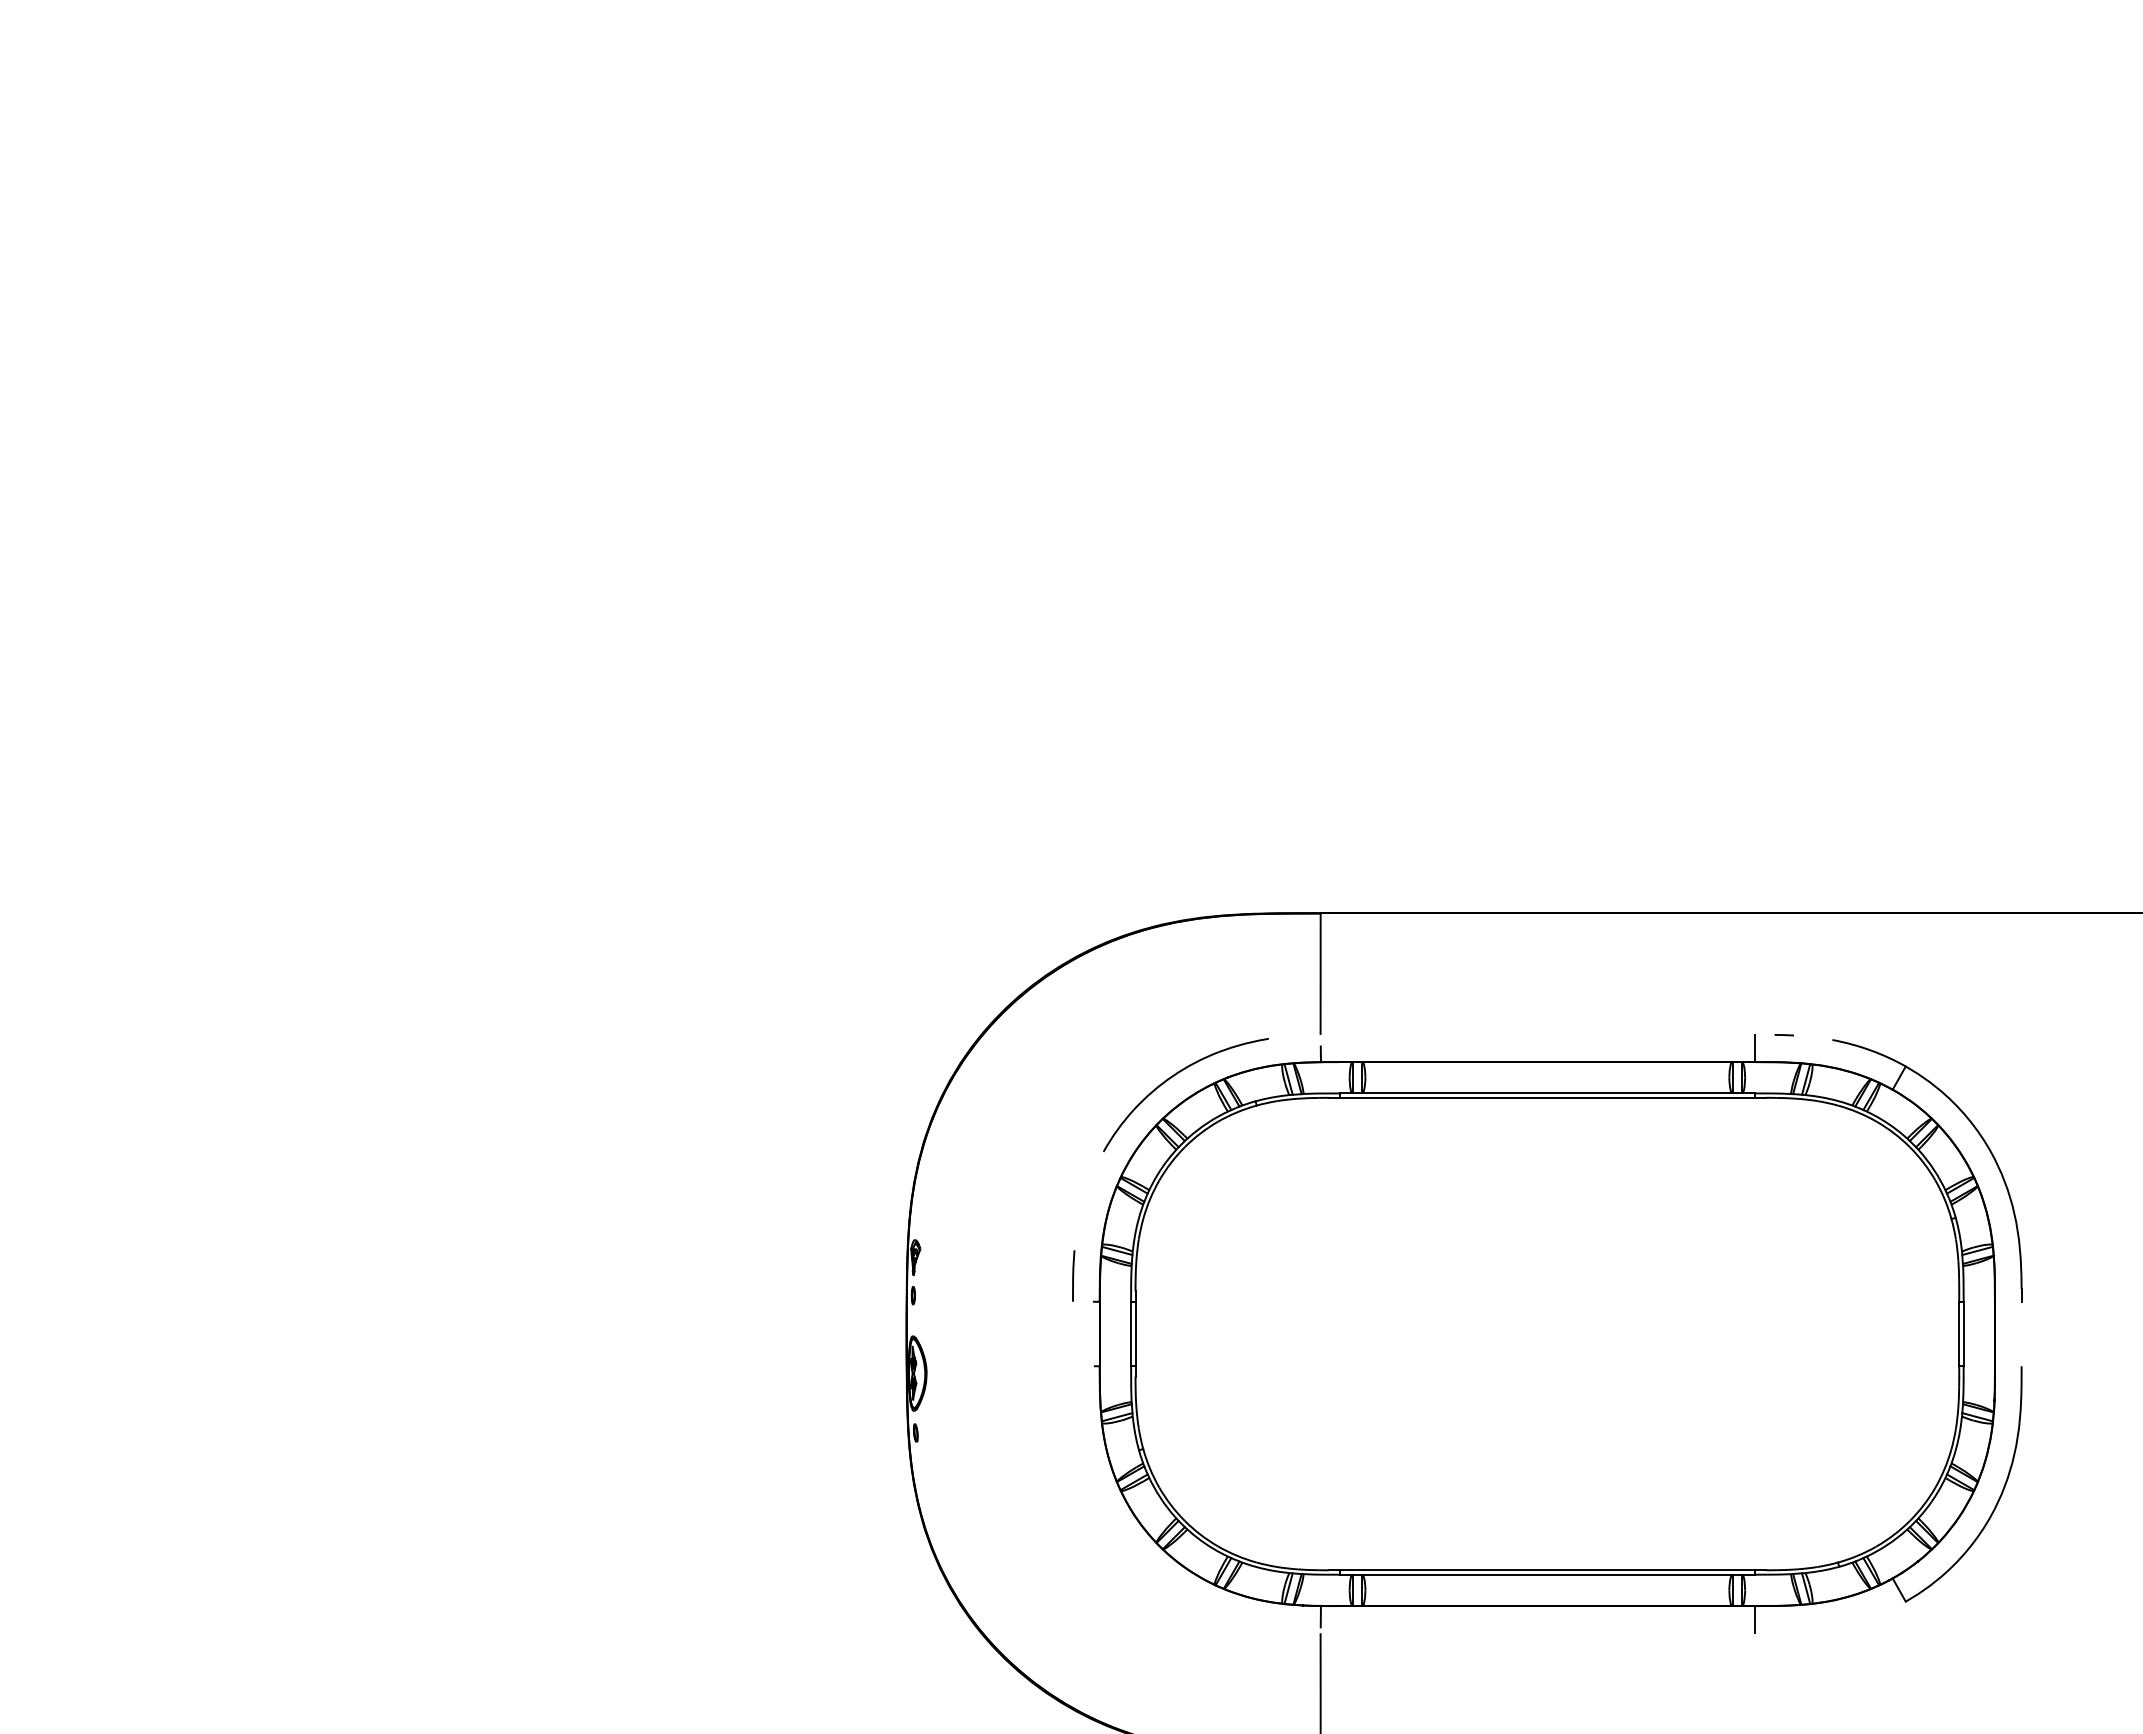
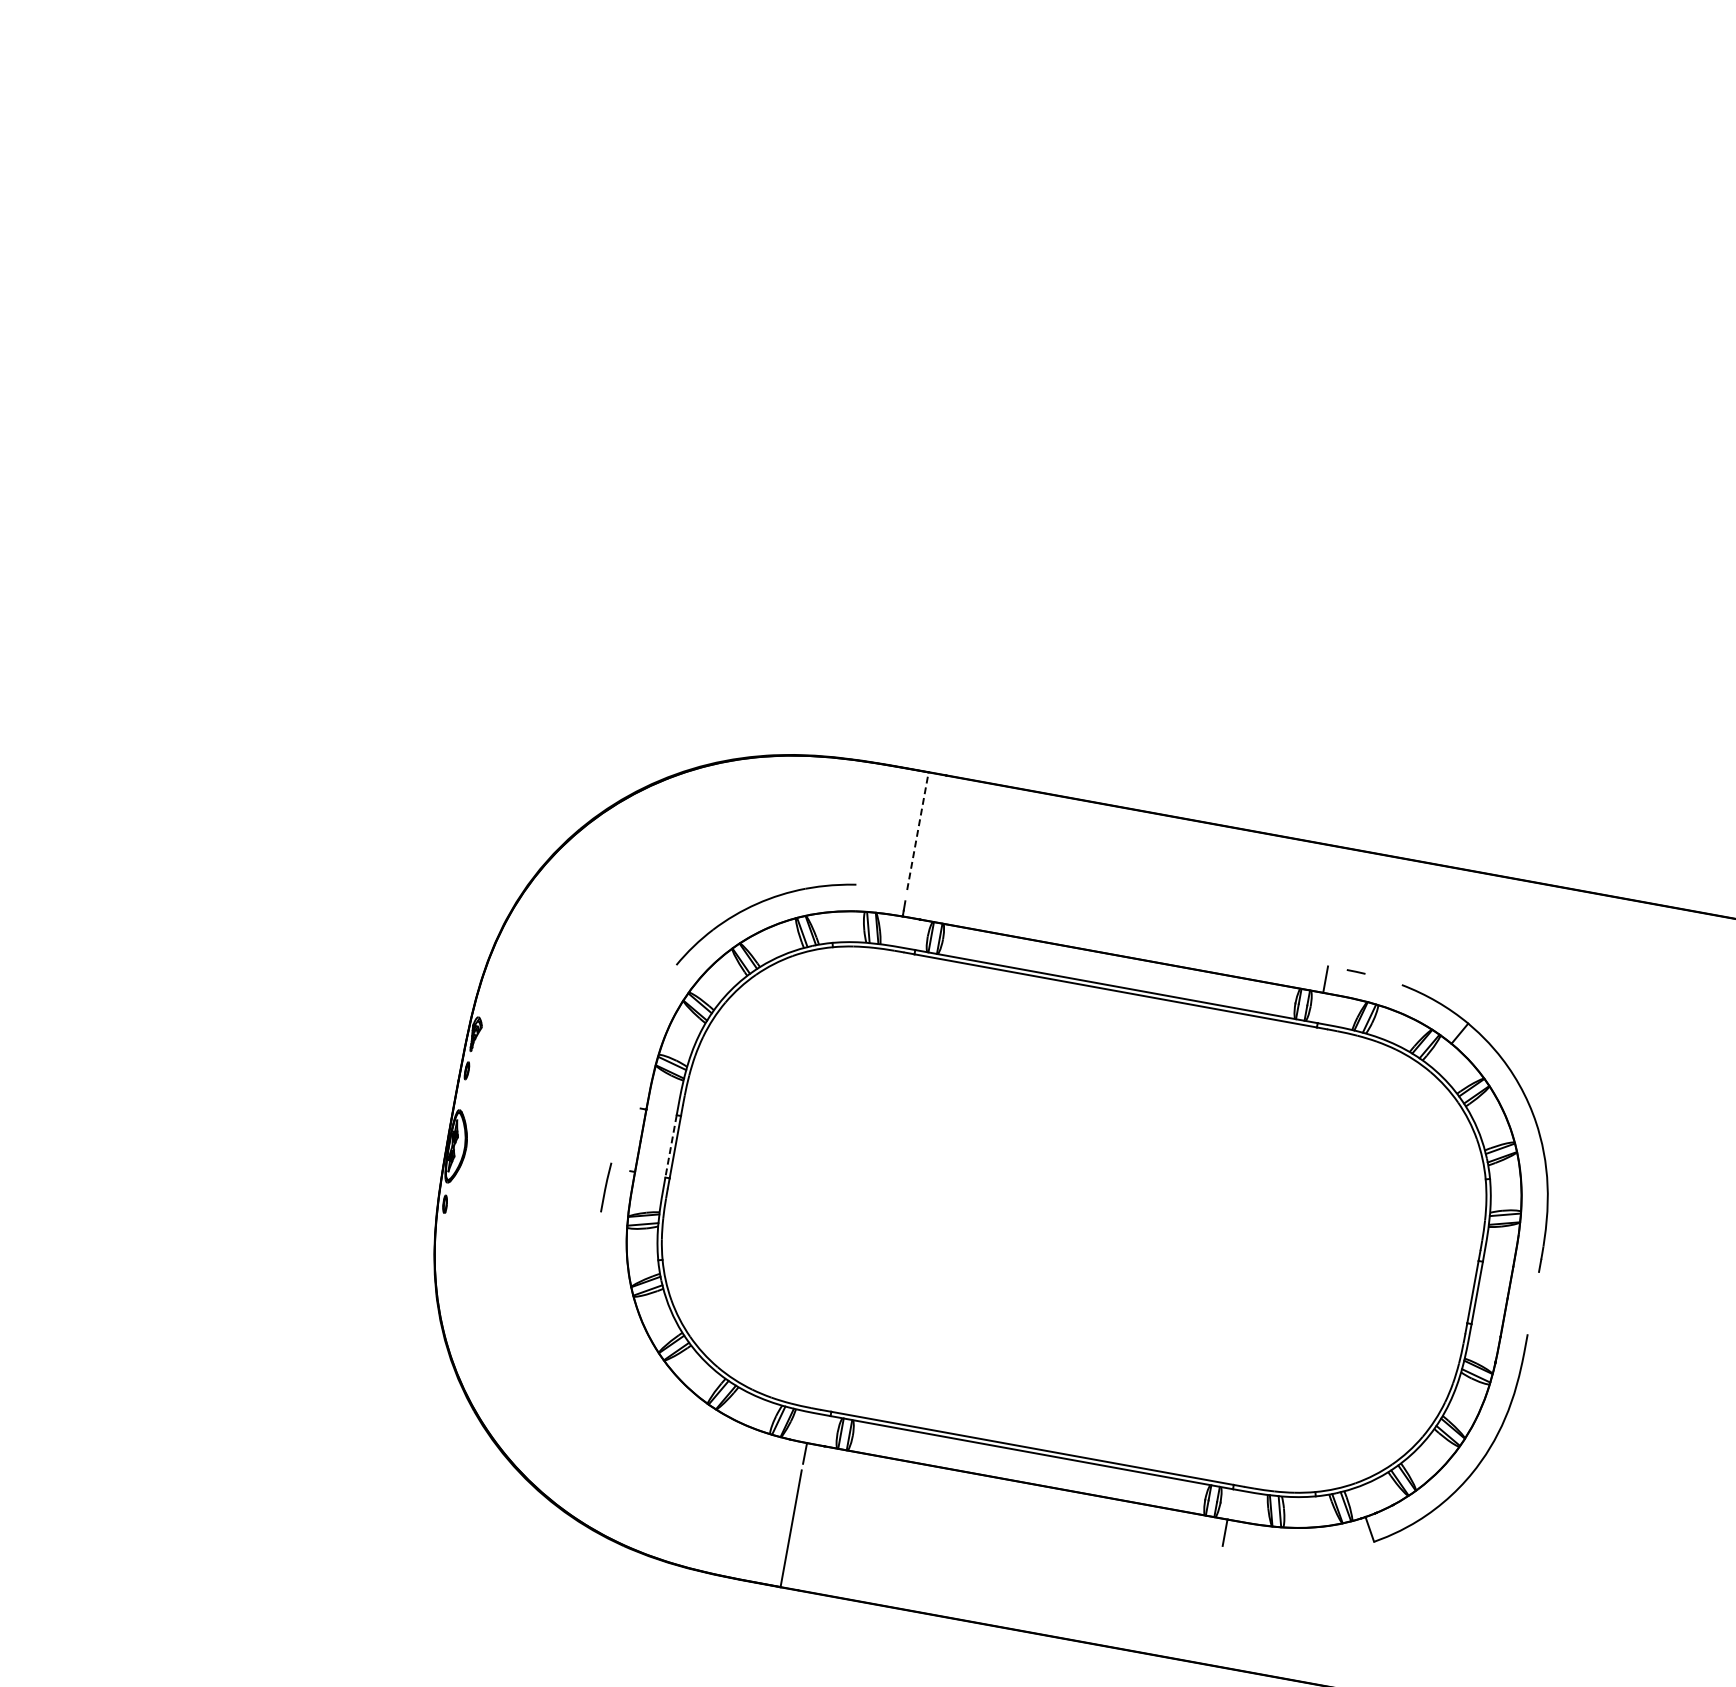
line: (1320, 972) -> (918, 829), solid -> dashed
line: (1073, 1275) -> (606, 1187), moved
line: (1131, 1334) -> (671, 1146), solid -> dashed

